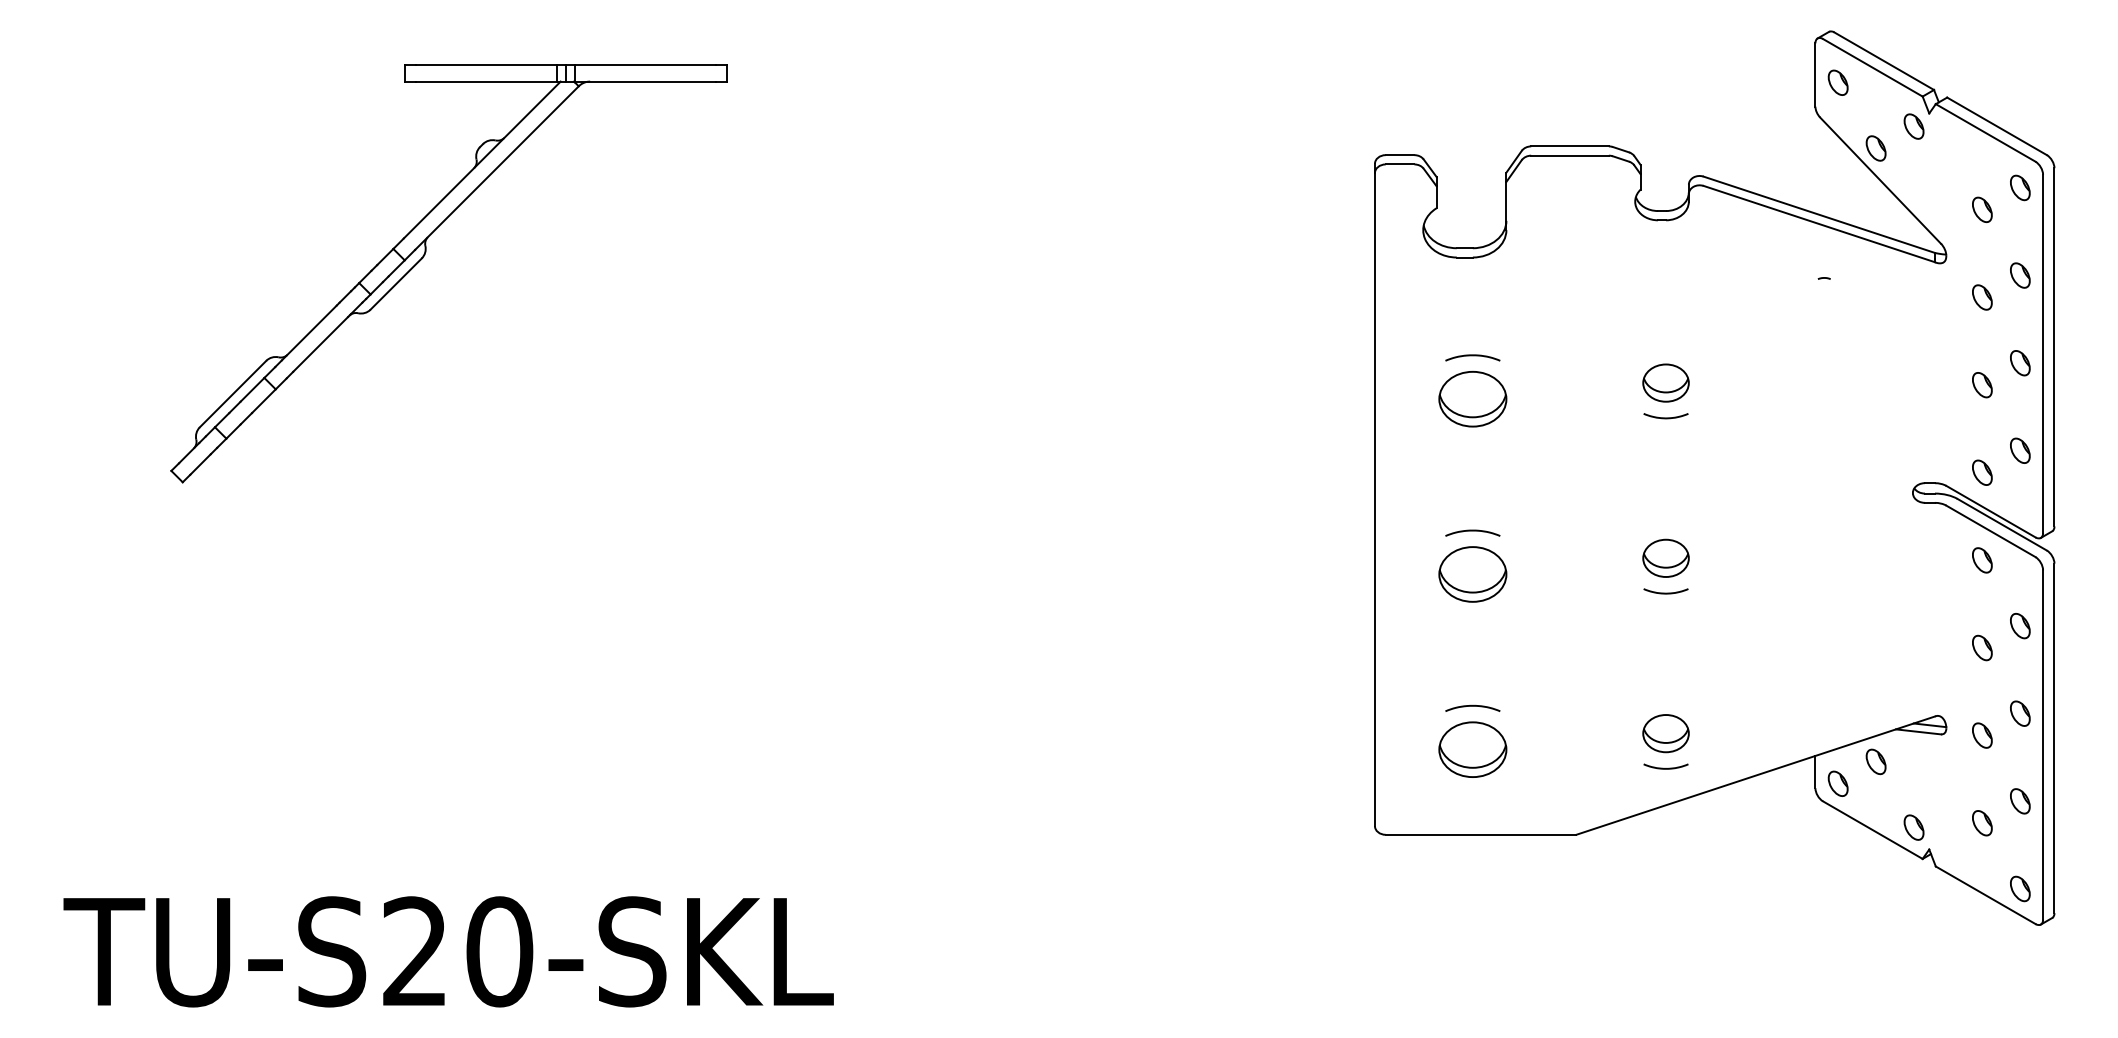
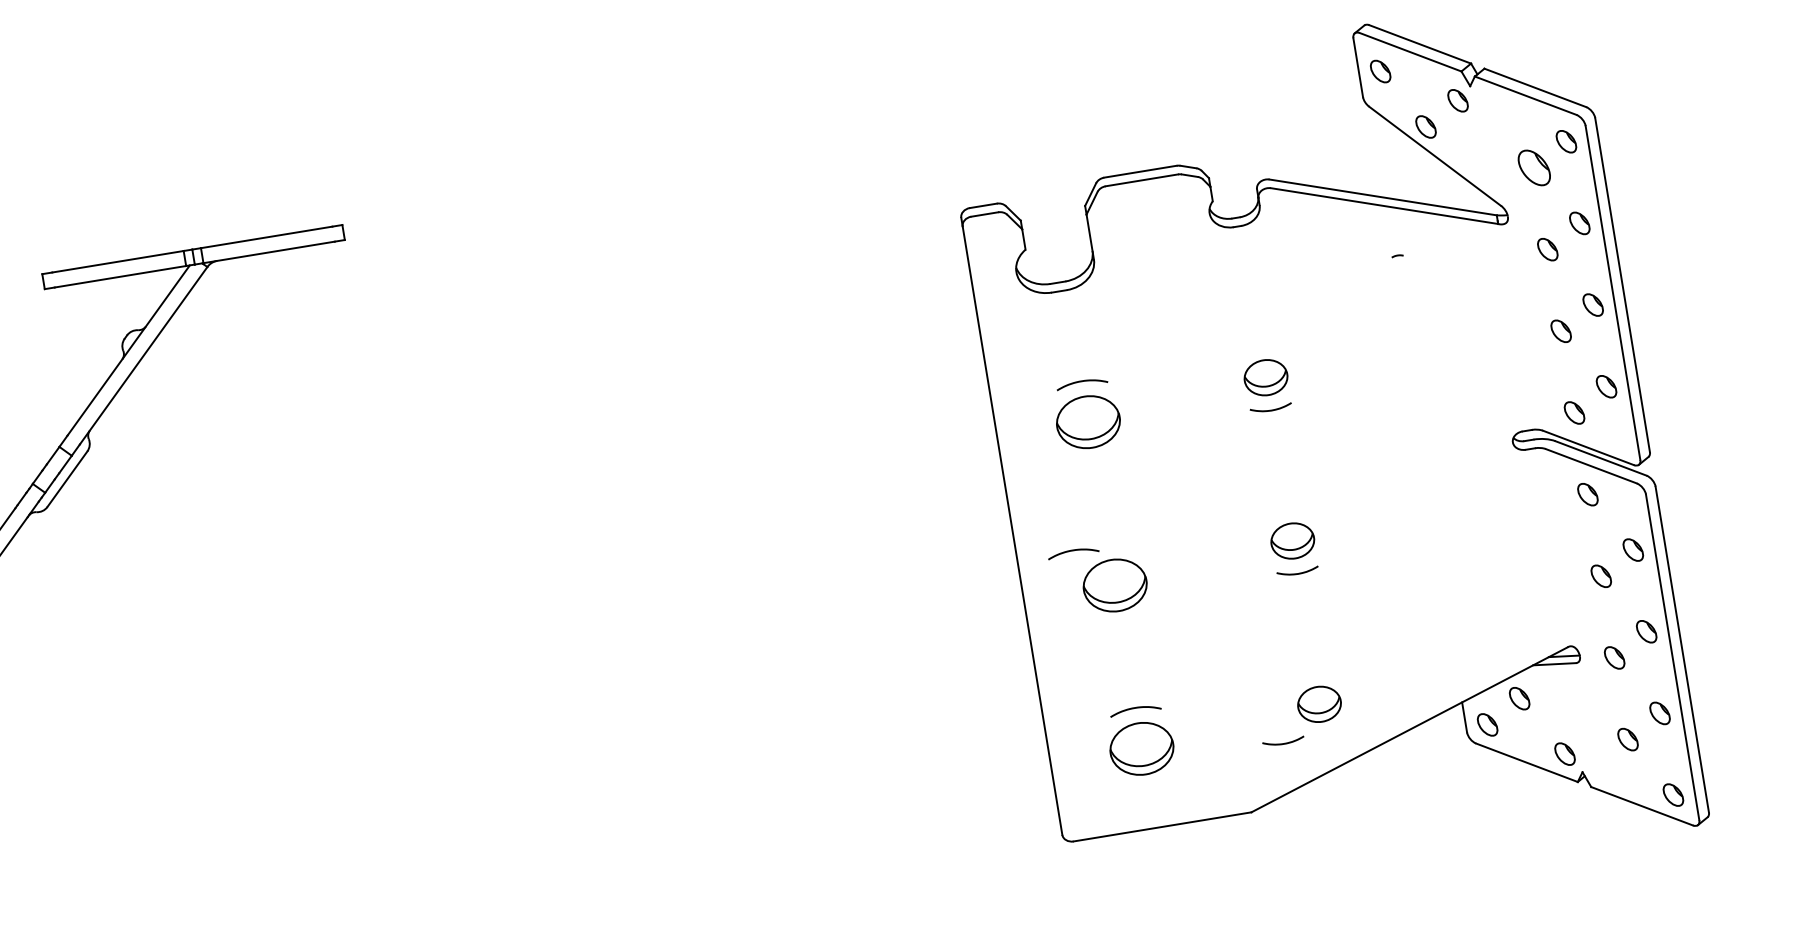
part: (1982, 209) -> (1534, 167), size x1.6
curve: (1472, 531) -> (1072, 551), moved
curve: (1665, 768) -> (1283, 743), moved

